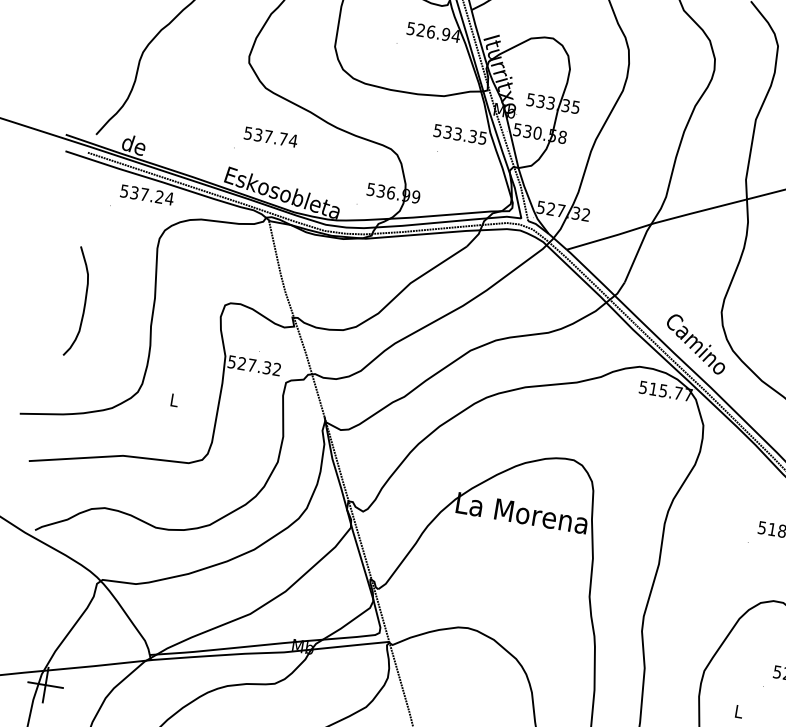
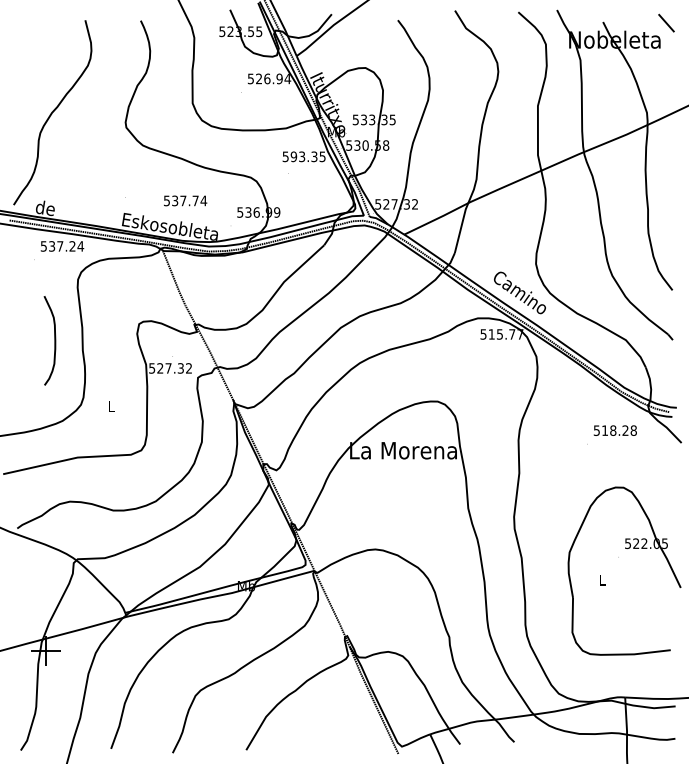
text: (447, 131) -> (293, 156), 533.35 -> 593.35
text: (271, 136) -> (185, 200), moved
curve: (84, 302) -> (54, 340), moved

